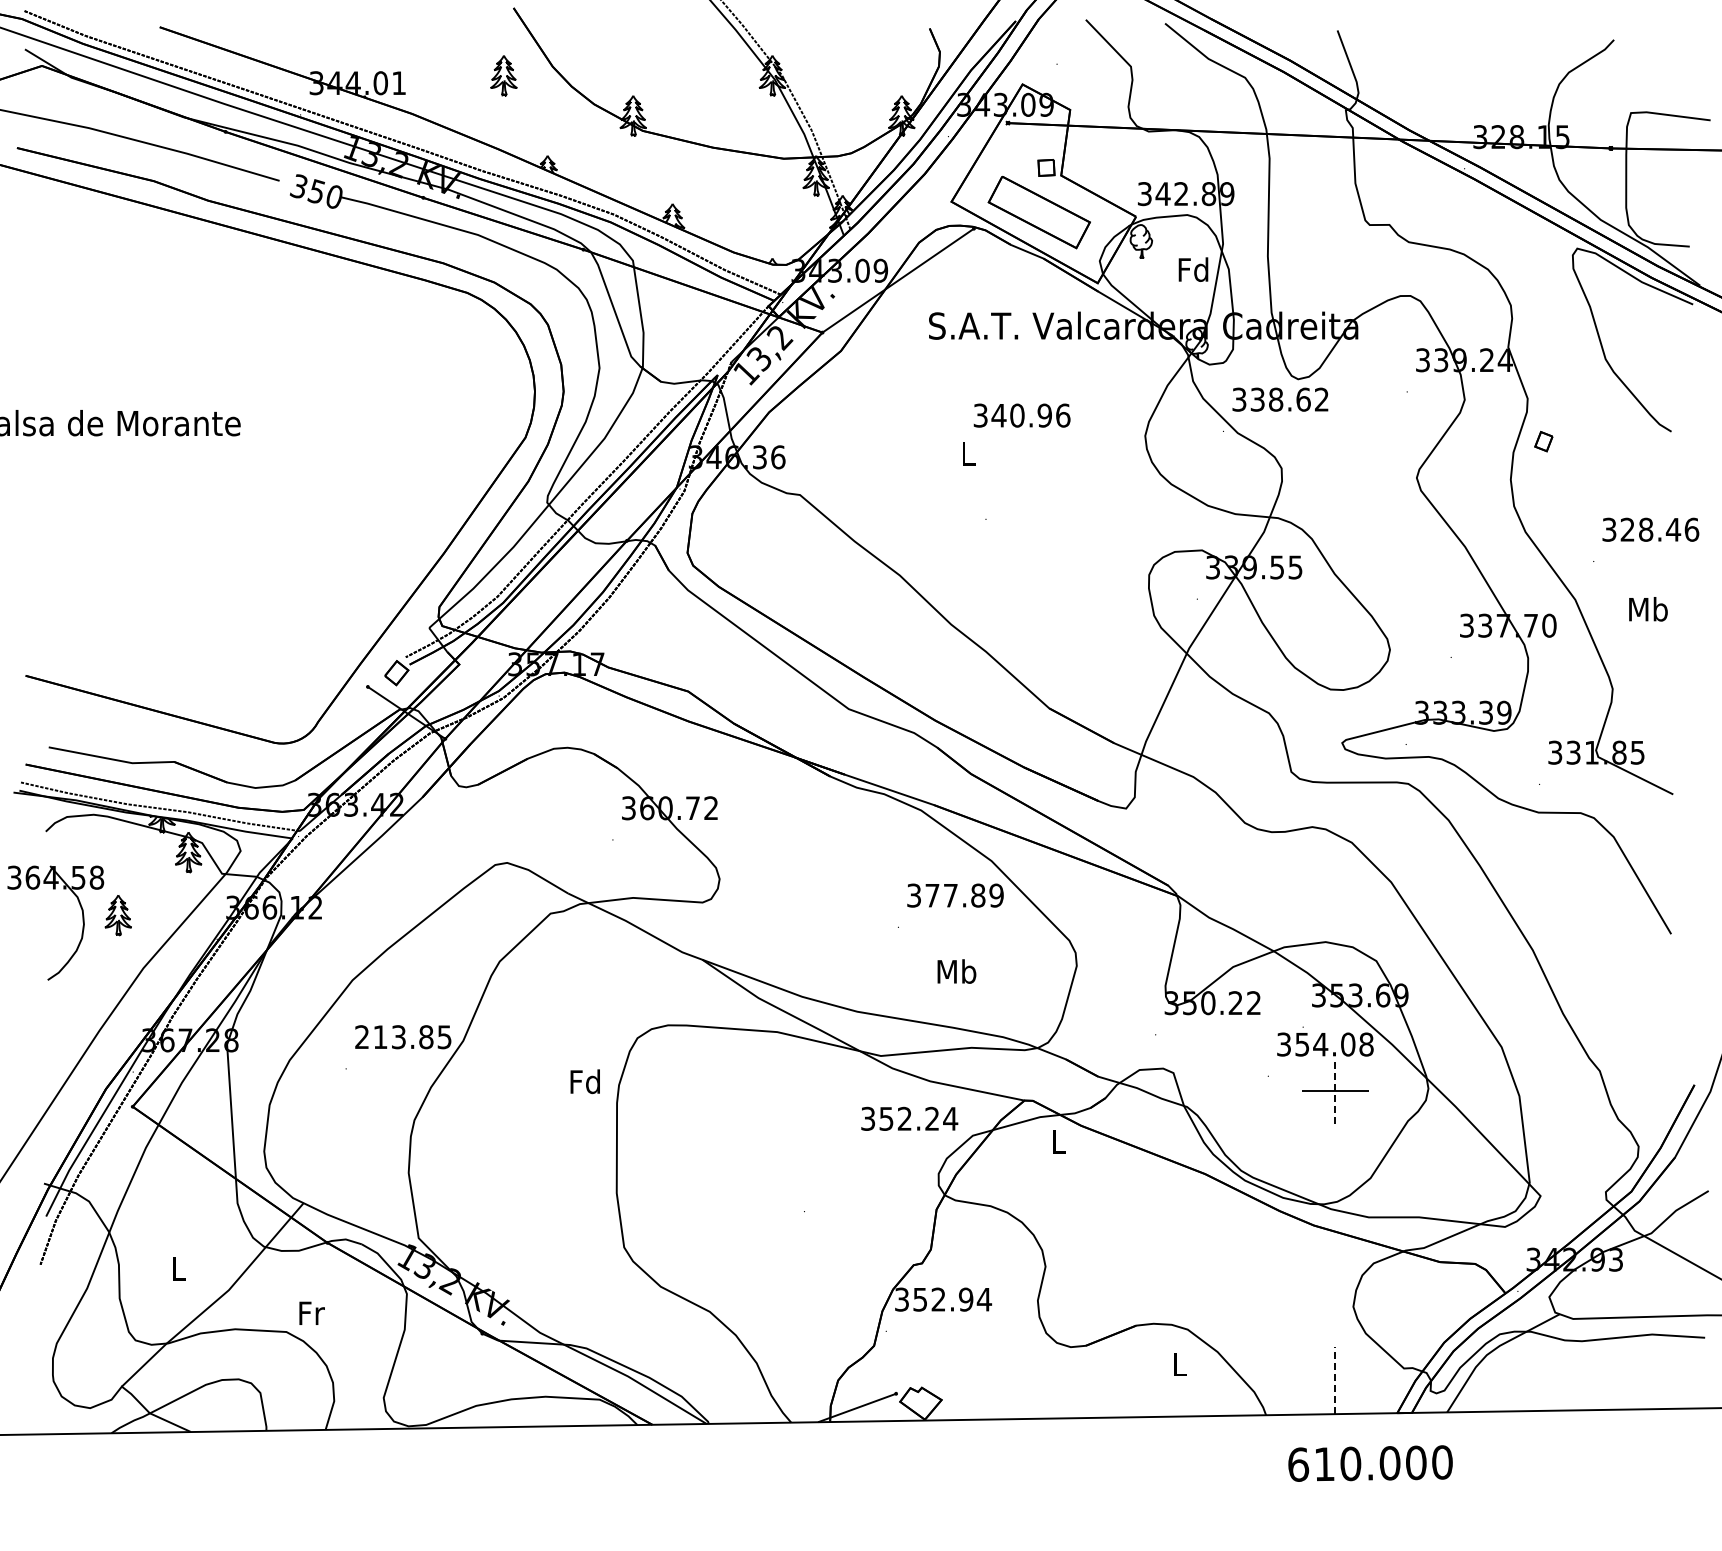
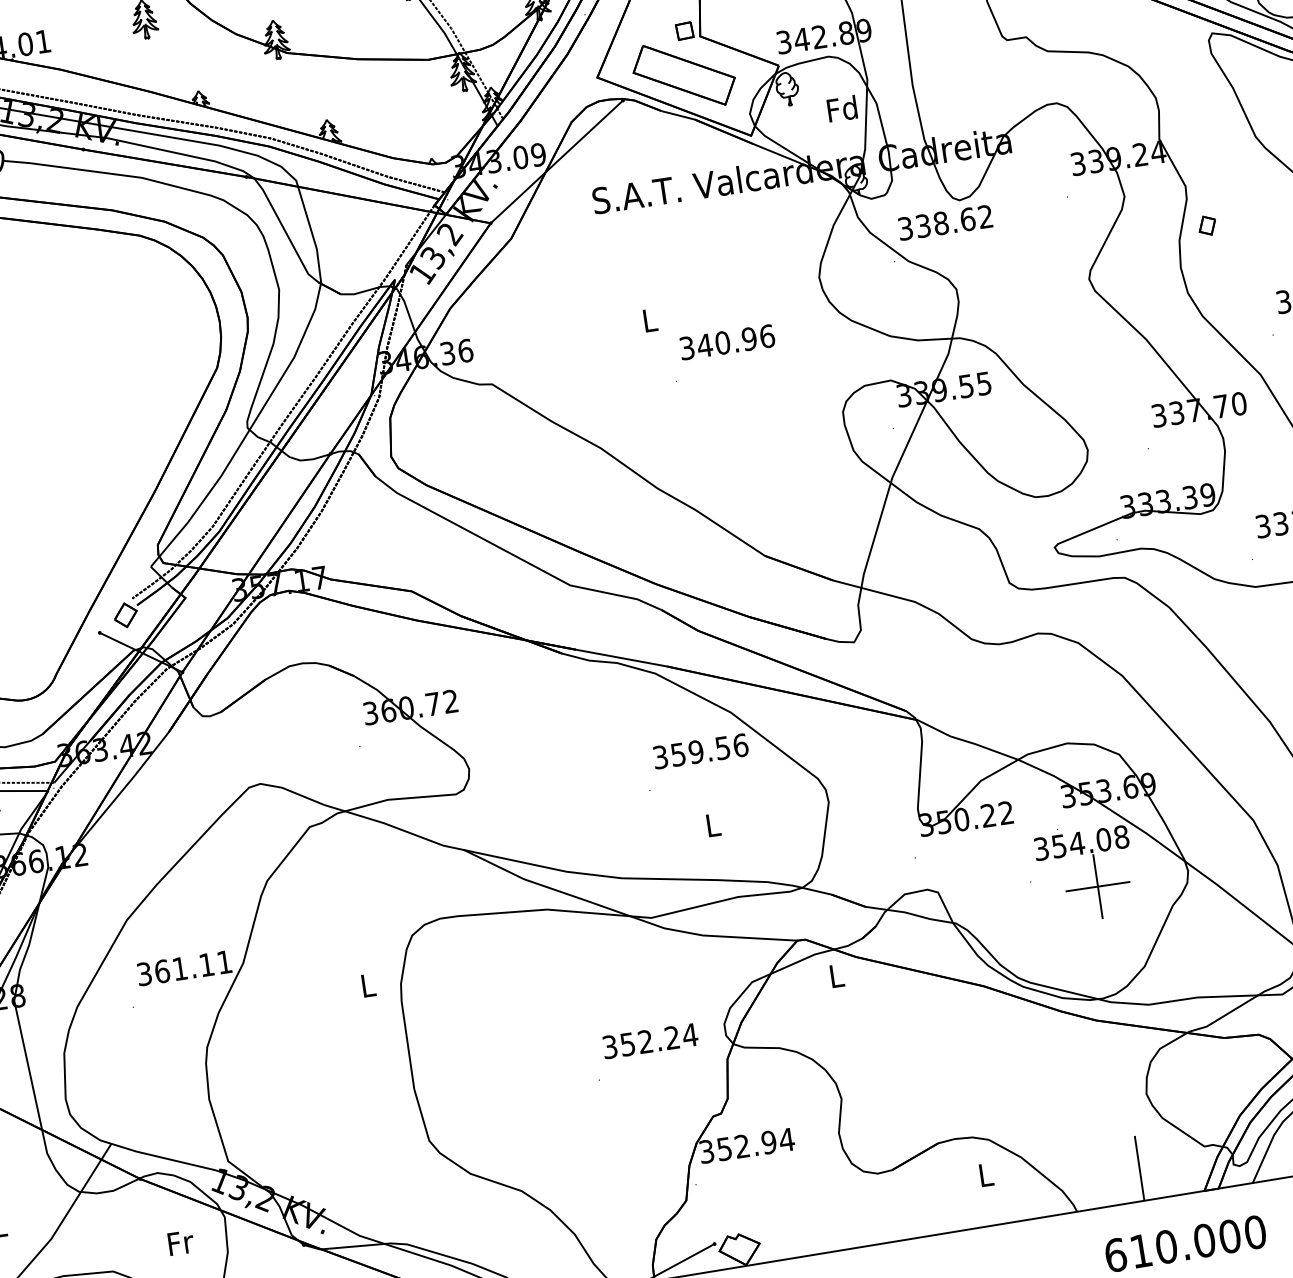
text: (1021, 415) -> (726, 342), moved
text: (964, 895) -> (709, 749), 377.89 -> 359.56
text: (956, 971) -> (712, 824), Mb -> L
text: (403, 1037) -> (184, 968), 213.85 -> 361.11
text: (584, 1081) -> (366, 985), Fd -> L
line: (1335, 1090) -> (1098, 886), dashed -> solid
text: (909, 1118) -> (650, 1040), moved
text: (311, 1312) -> (180, 1242), moved
line: (1335, 1380) -> (1139, 1168), dashed -> solid

